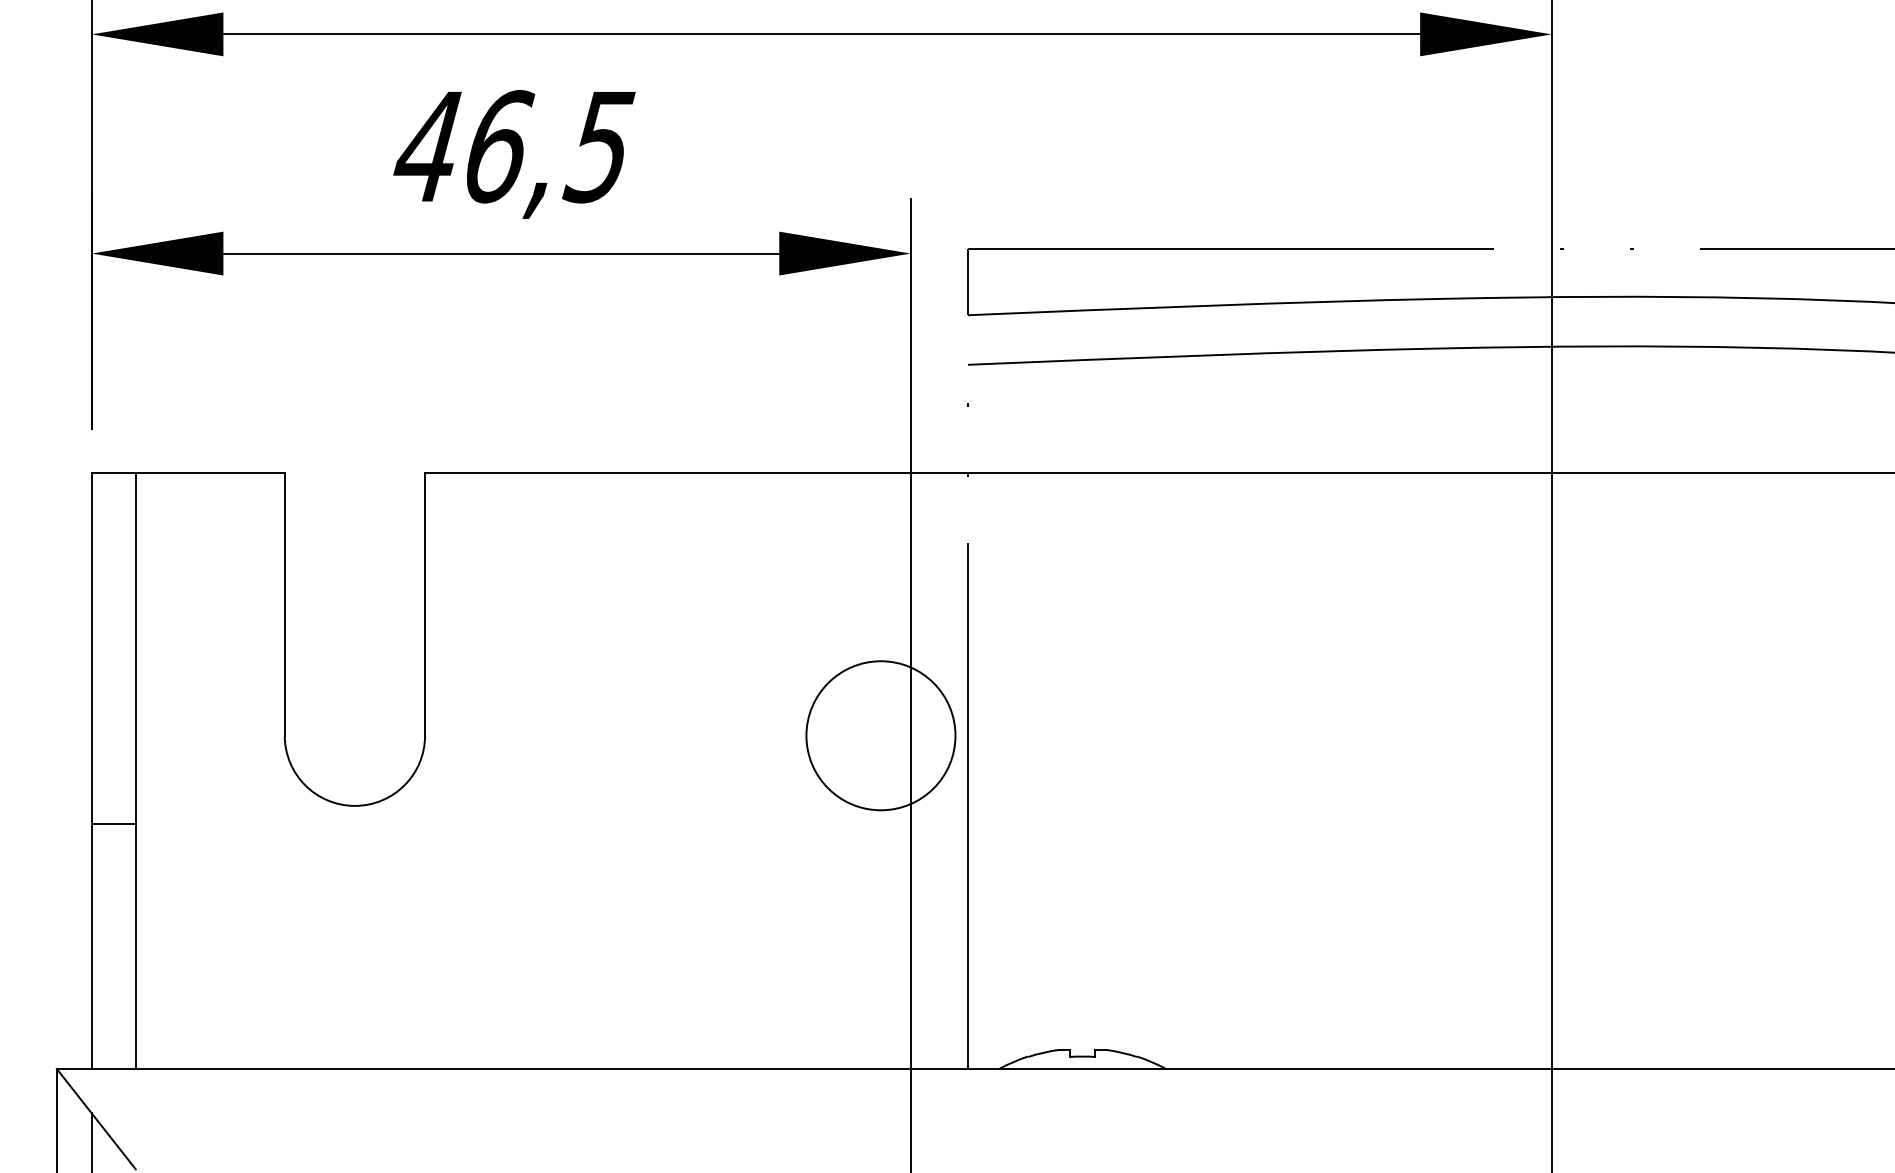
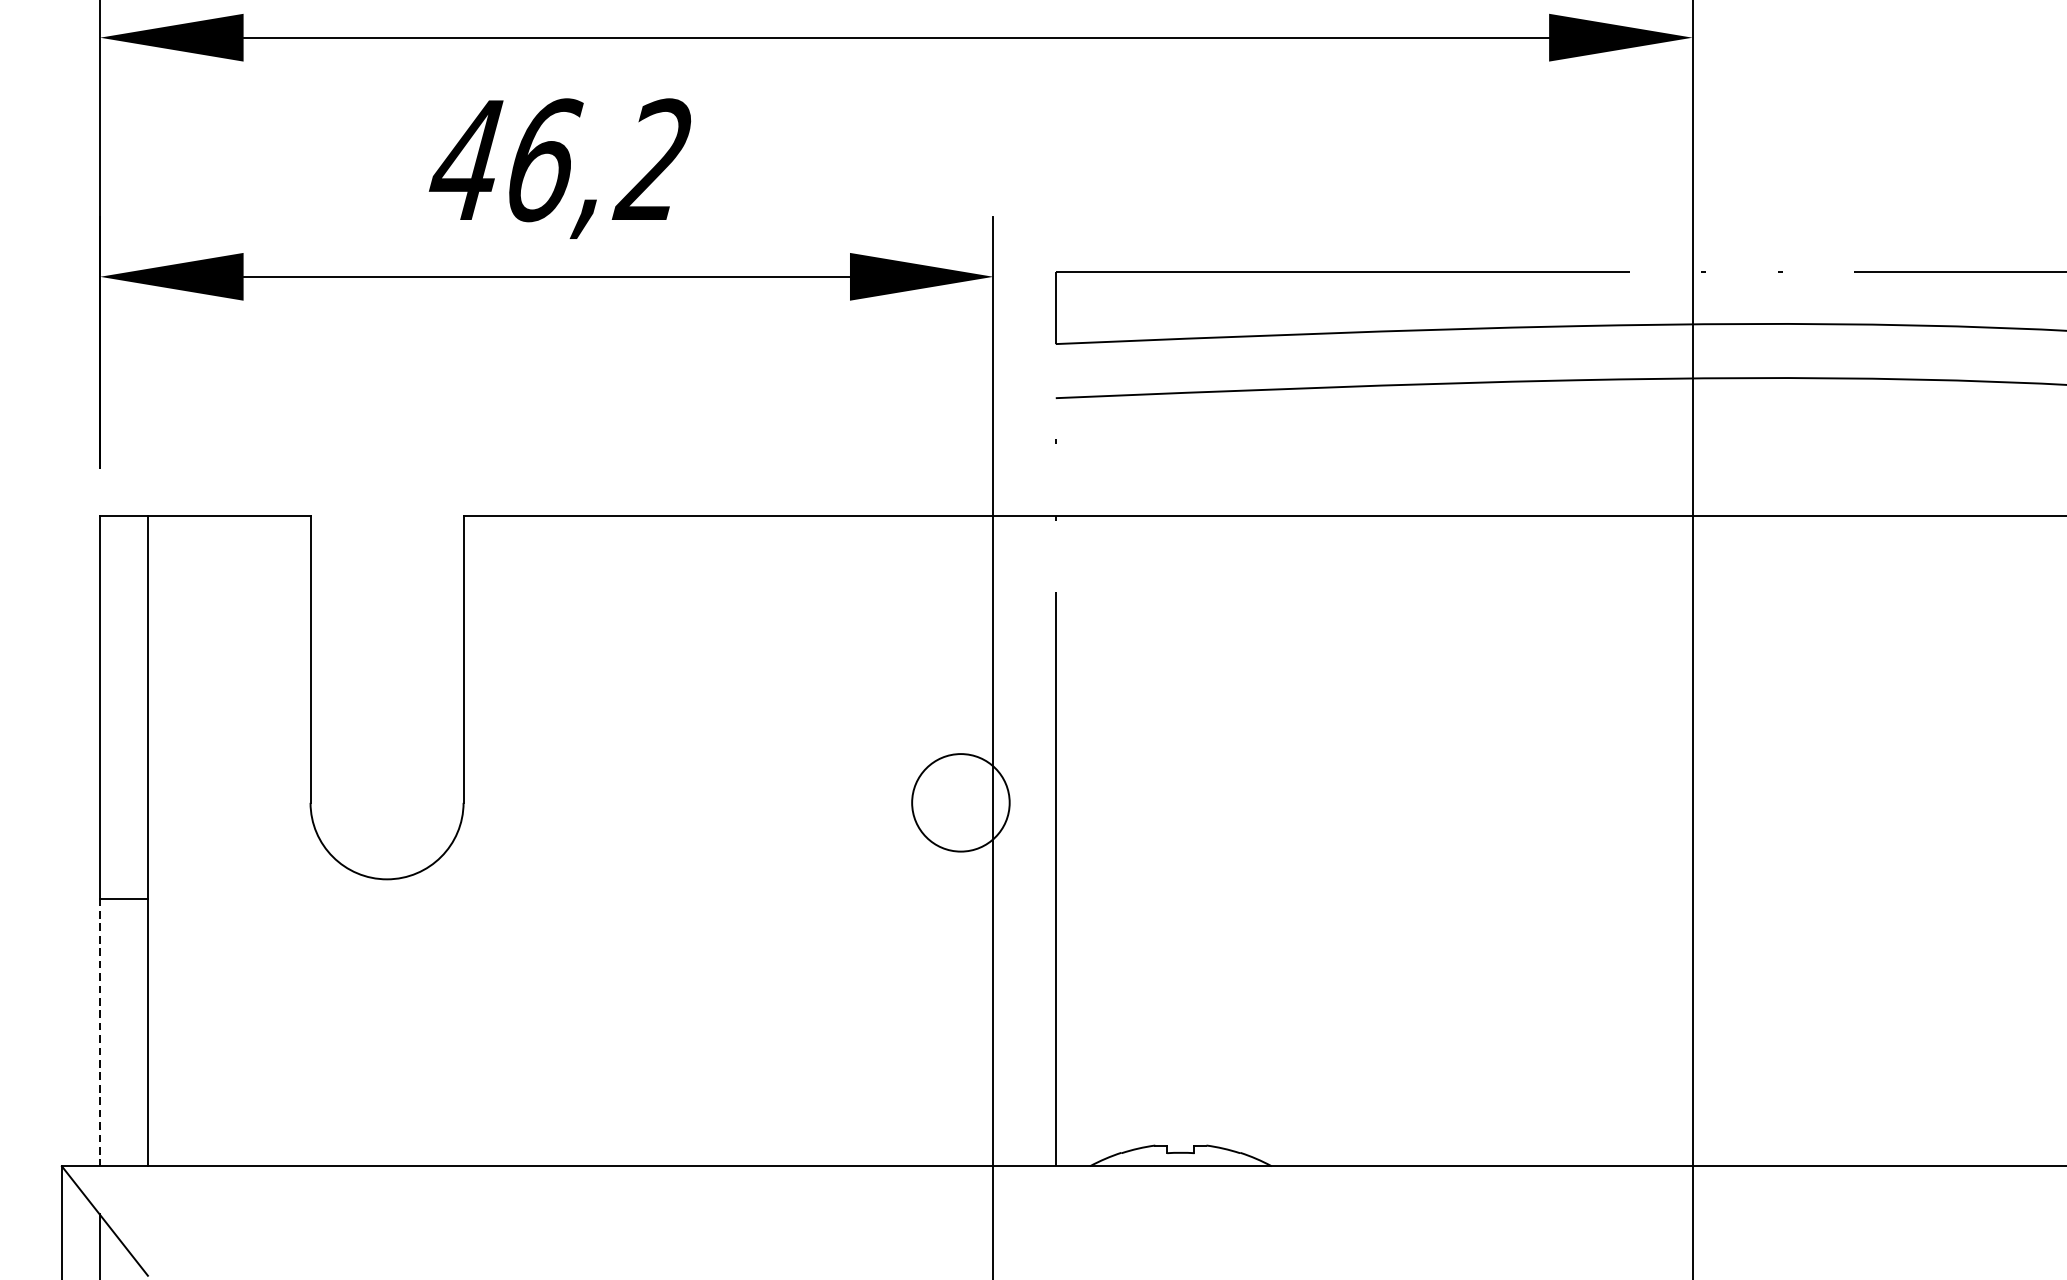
text: (598, 146) -> (652, 160), 46,5 -> 46,2
circle: (880, 735) -> (960, 802), size x0.6
line: (91, 946) -> (99, 1032), solid -> dashed

